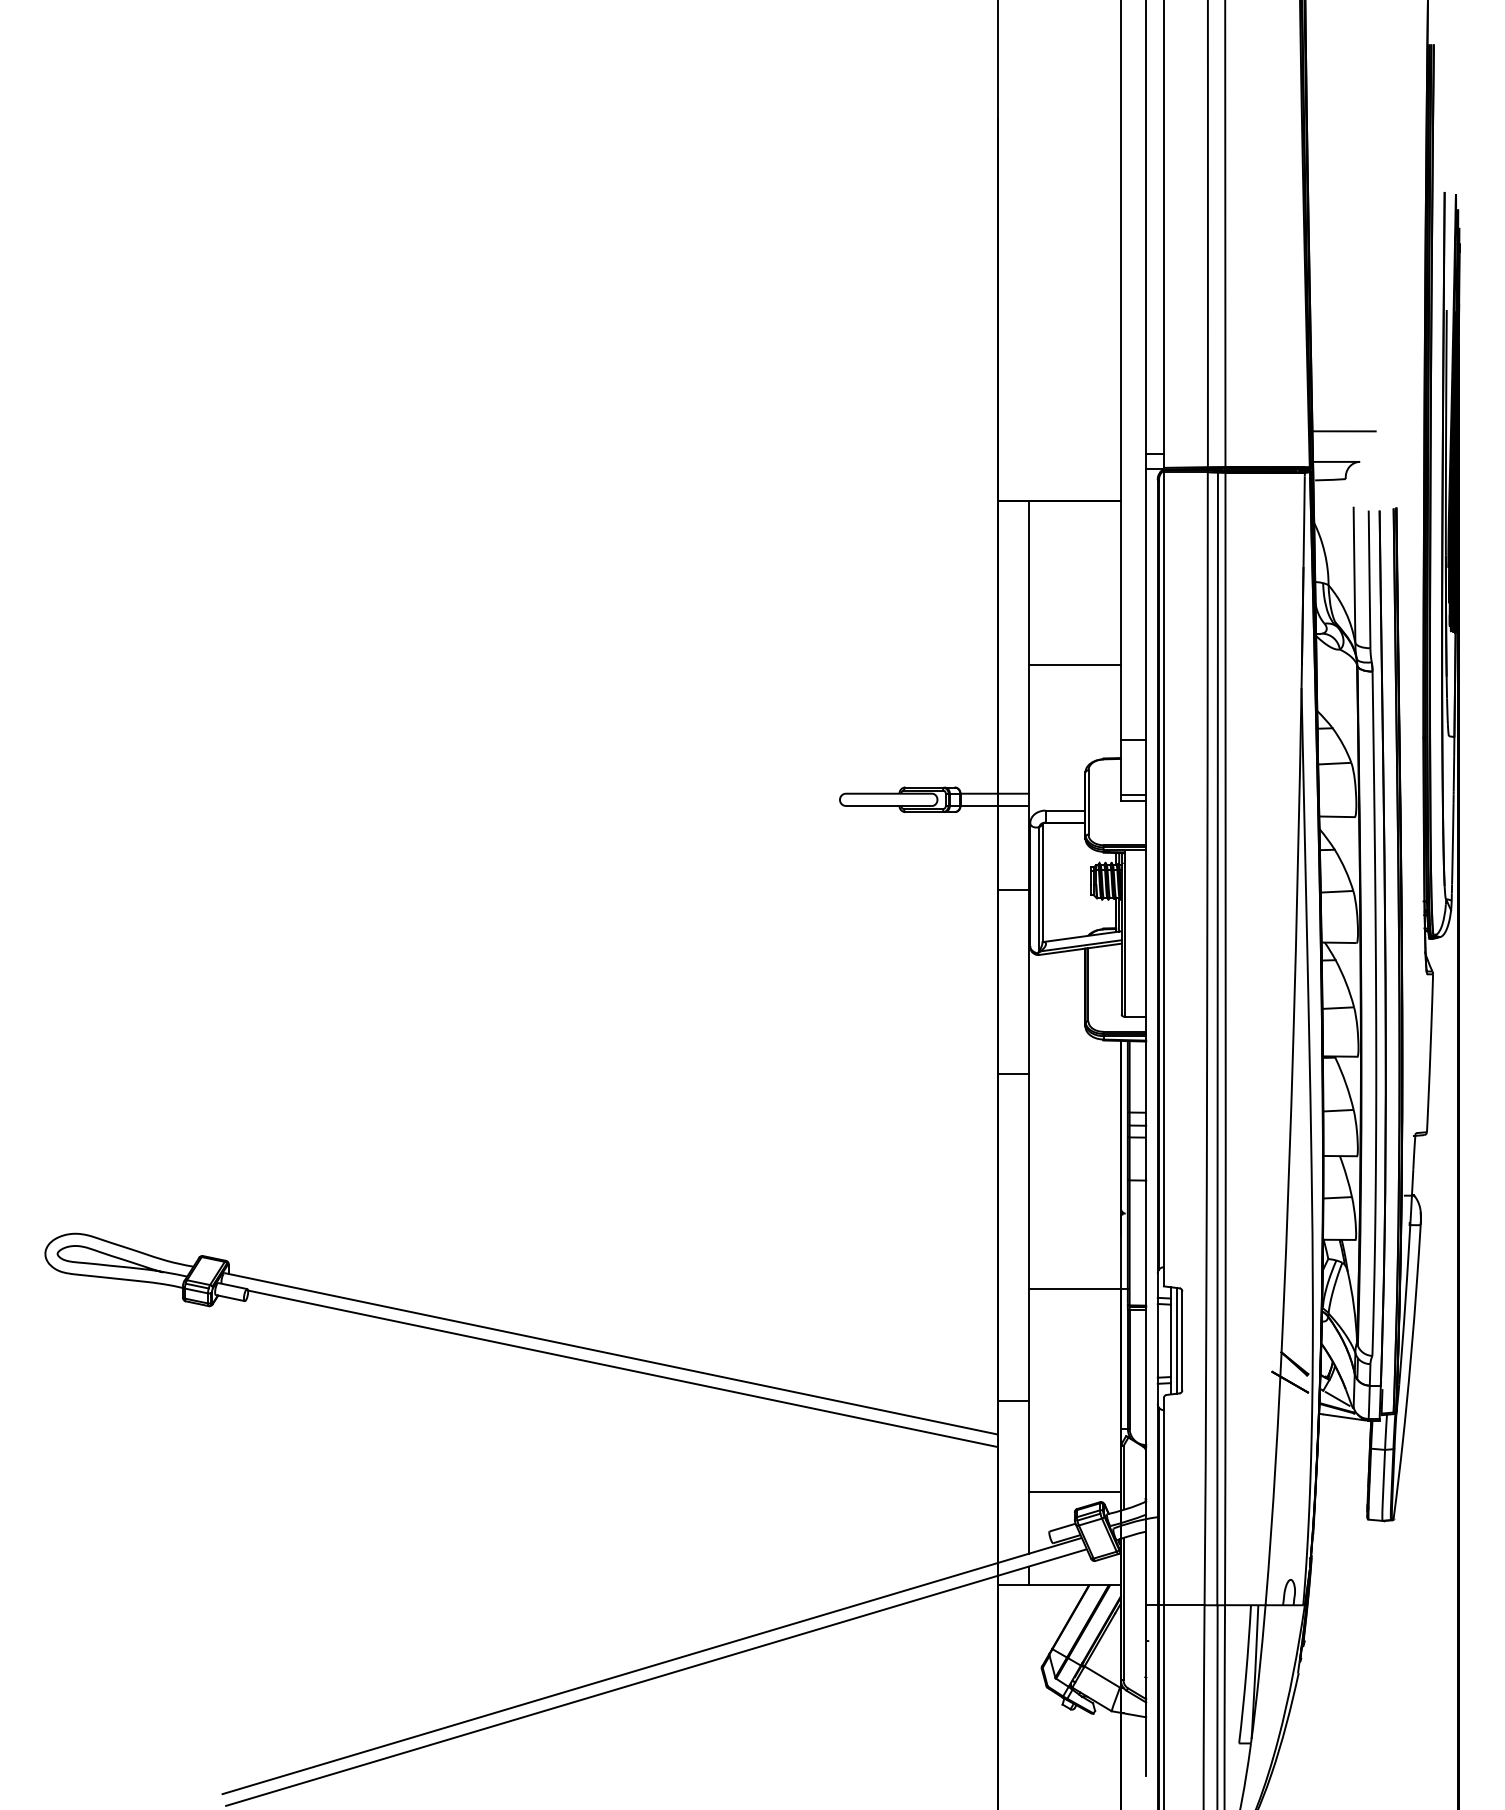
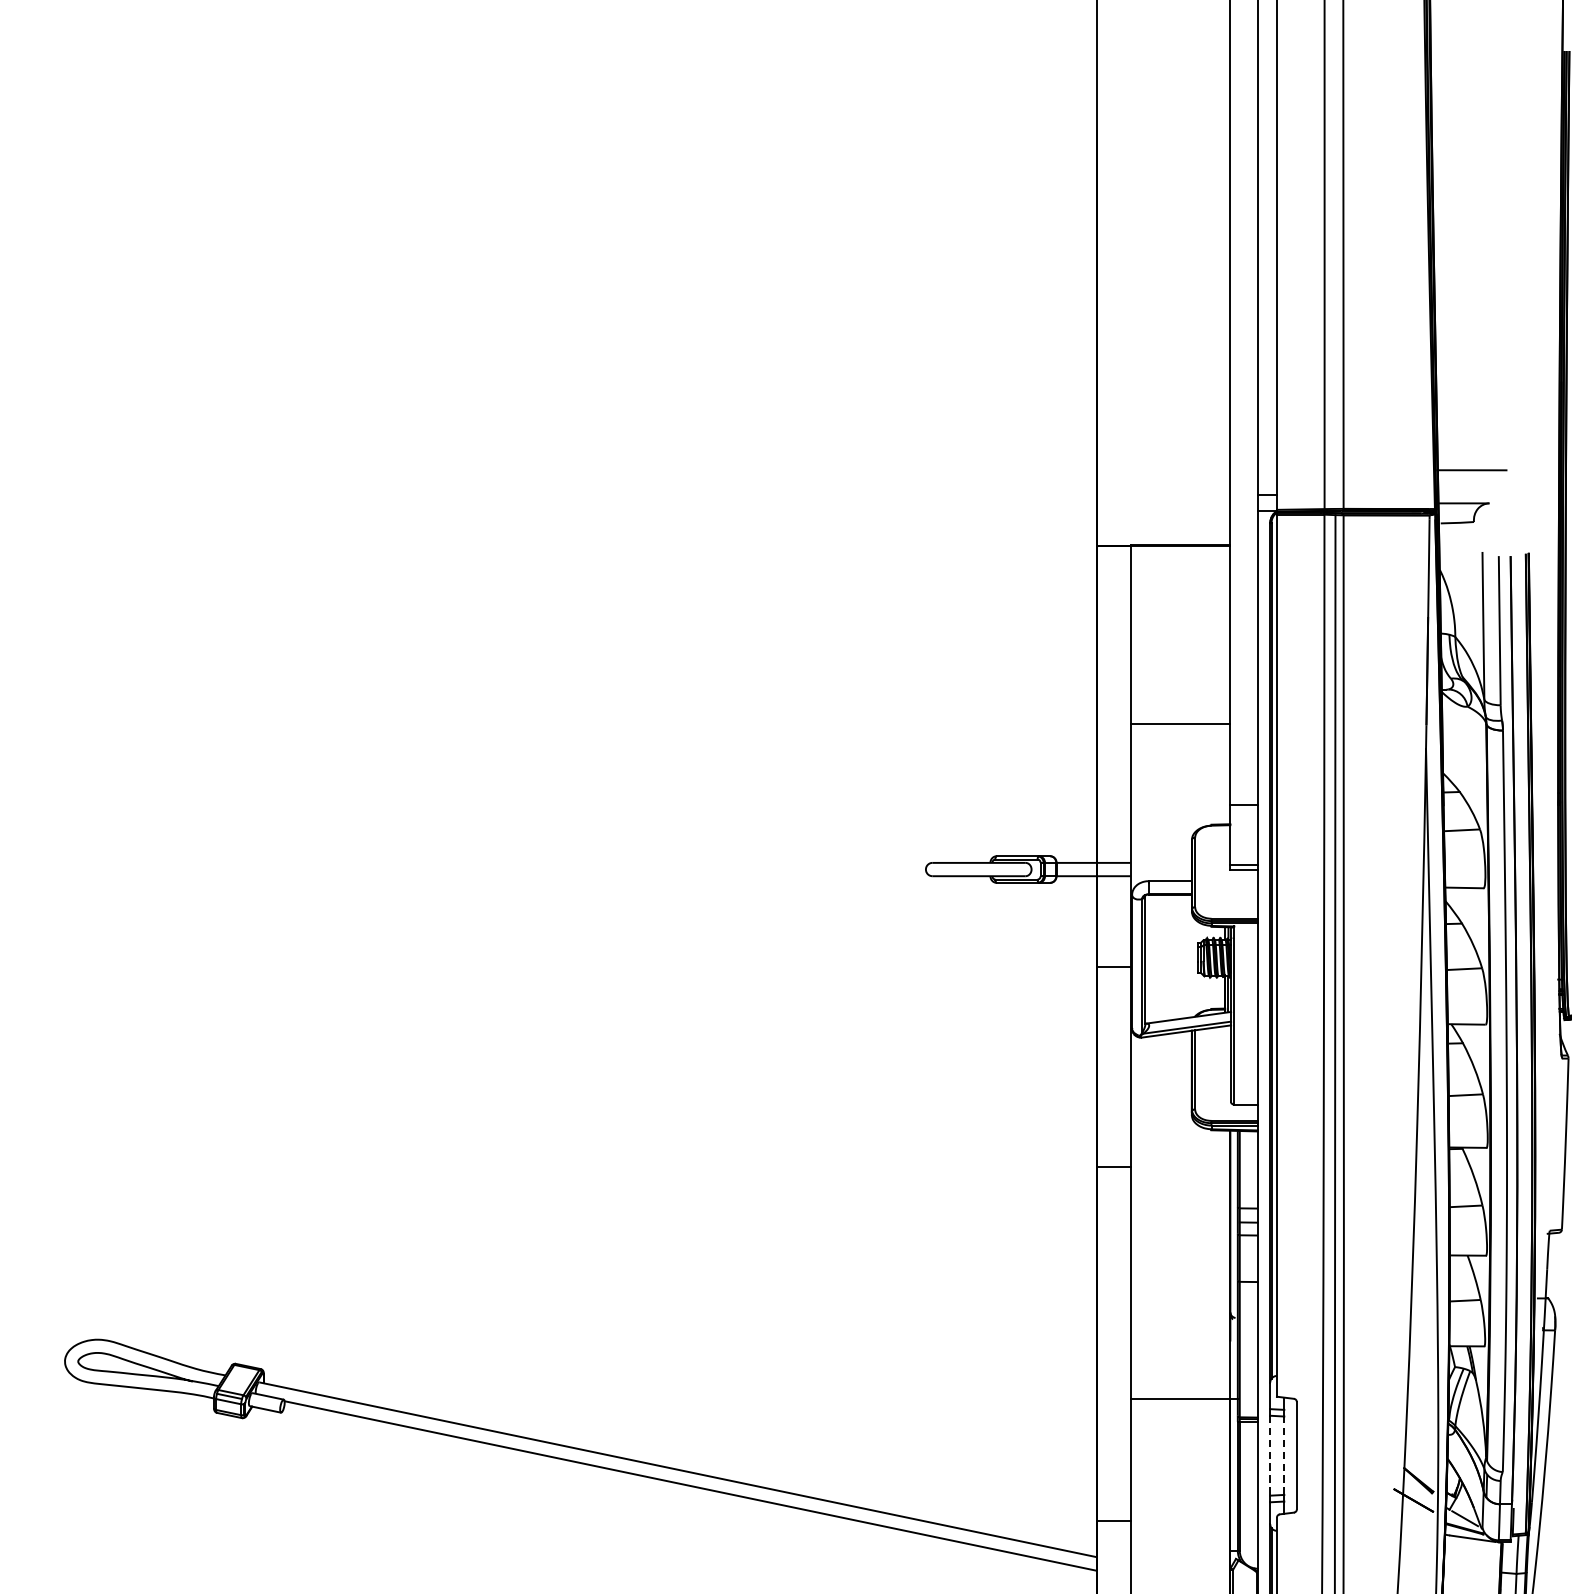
line: (1157, 1340) -> (1269, 1455), solid -> dashed
line: (1170, 1340) -> (1284, 1455), solid -> dashed
line: (1176, 1340) -> (1290, 1455), removed

